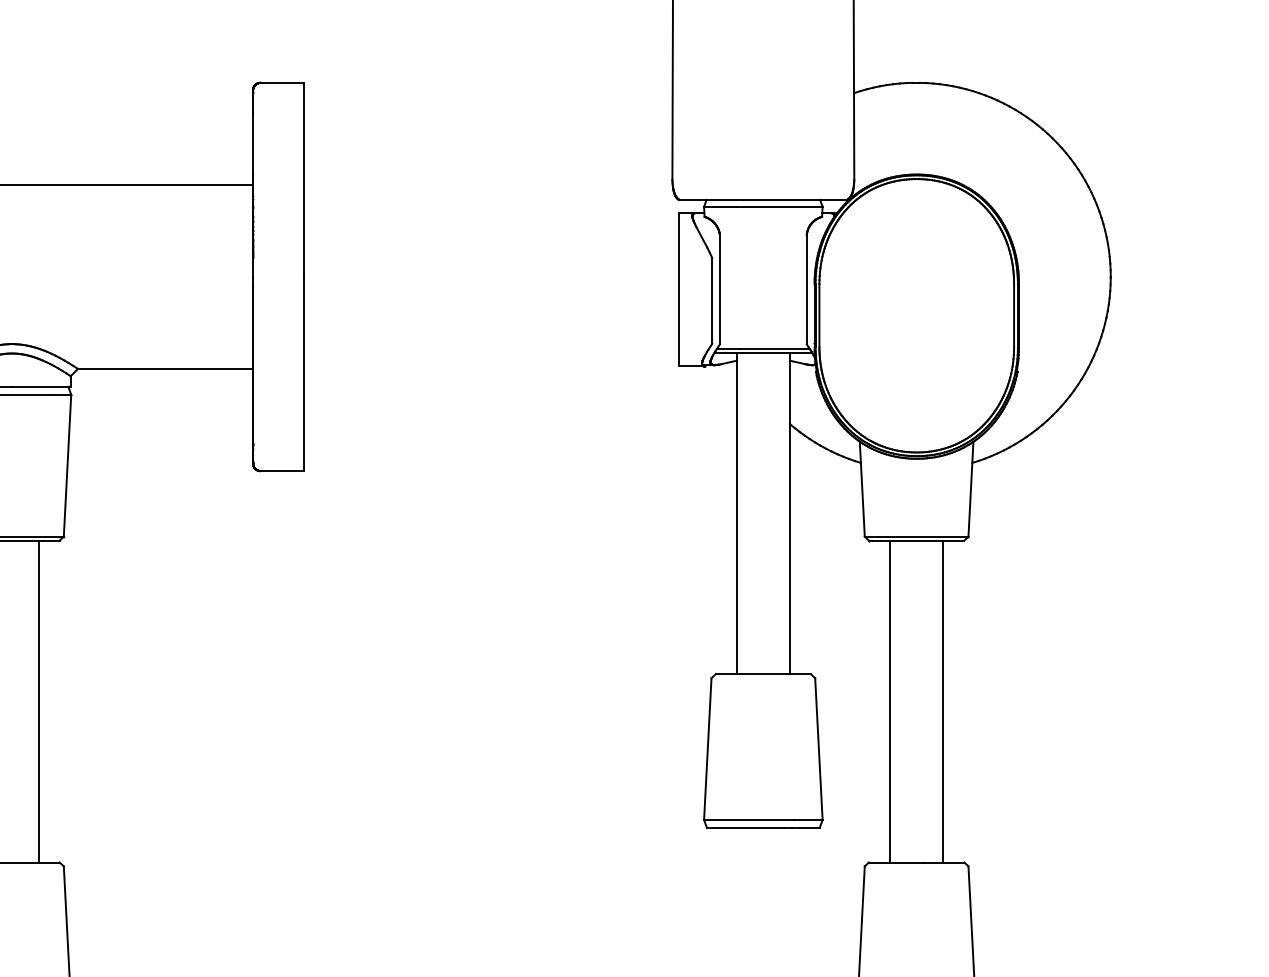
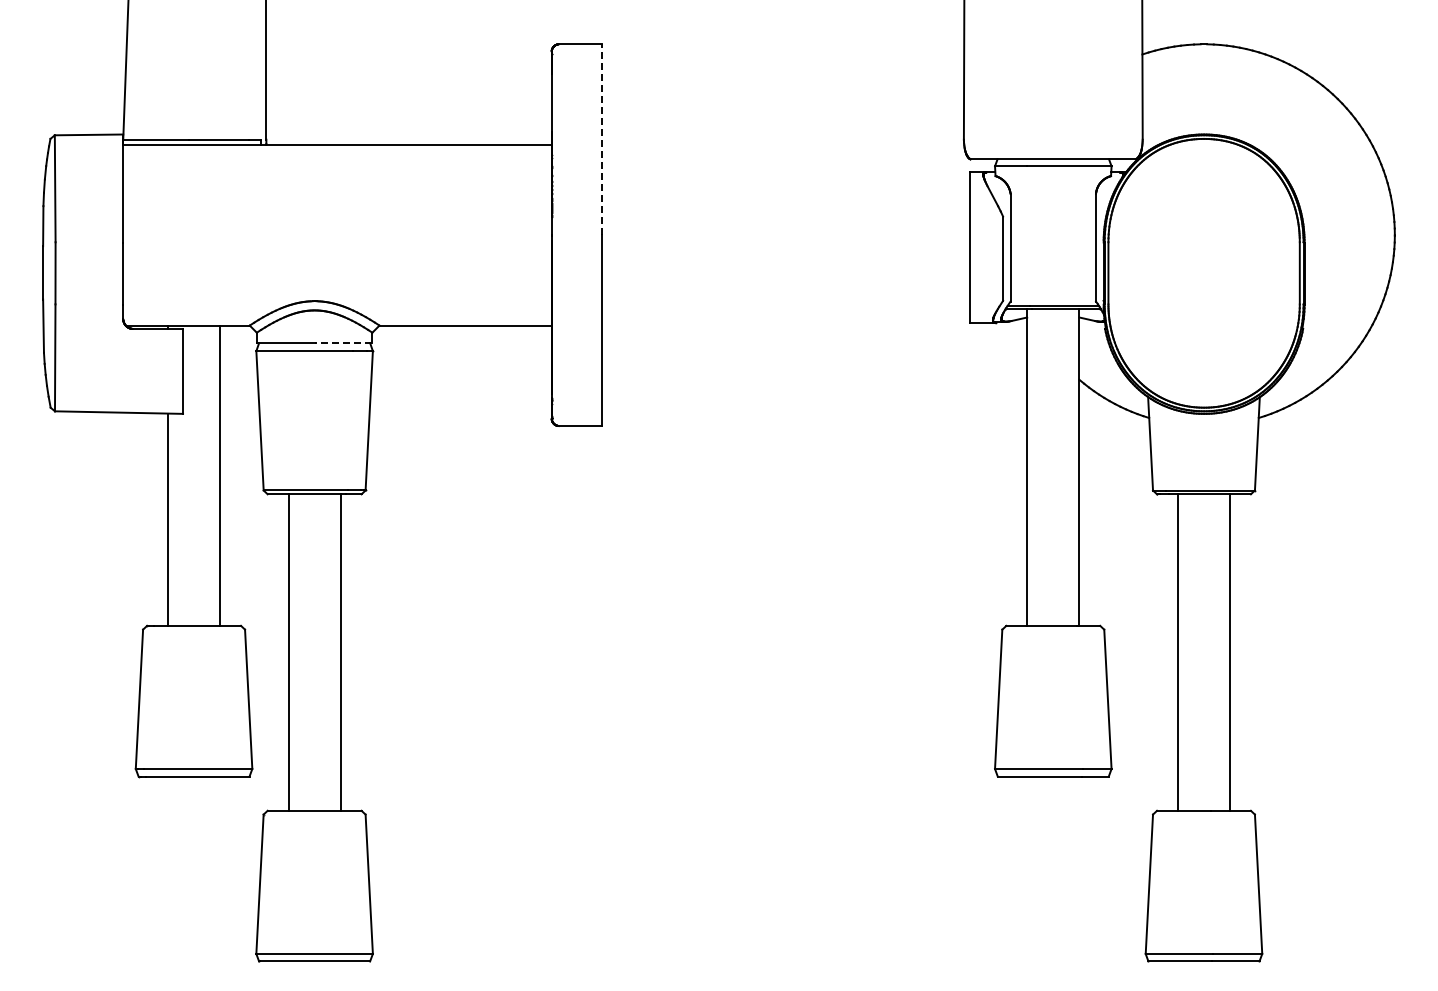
line: (303, 179) -> (601, 139), solid -> dashed
line: (41, 387) -> (343, 343), solid -> dashed

